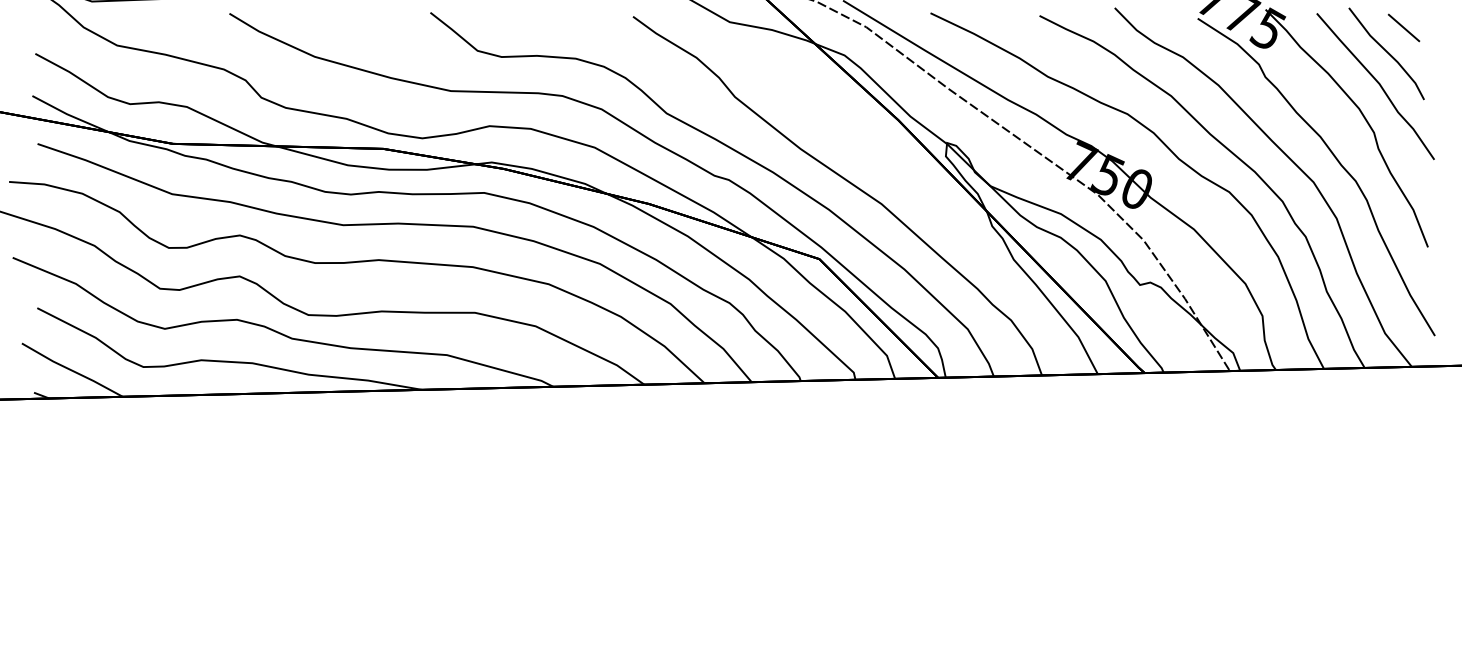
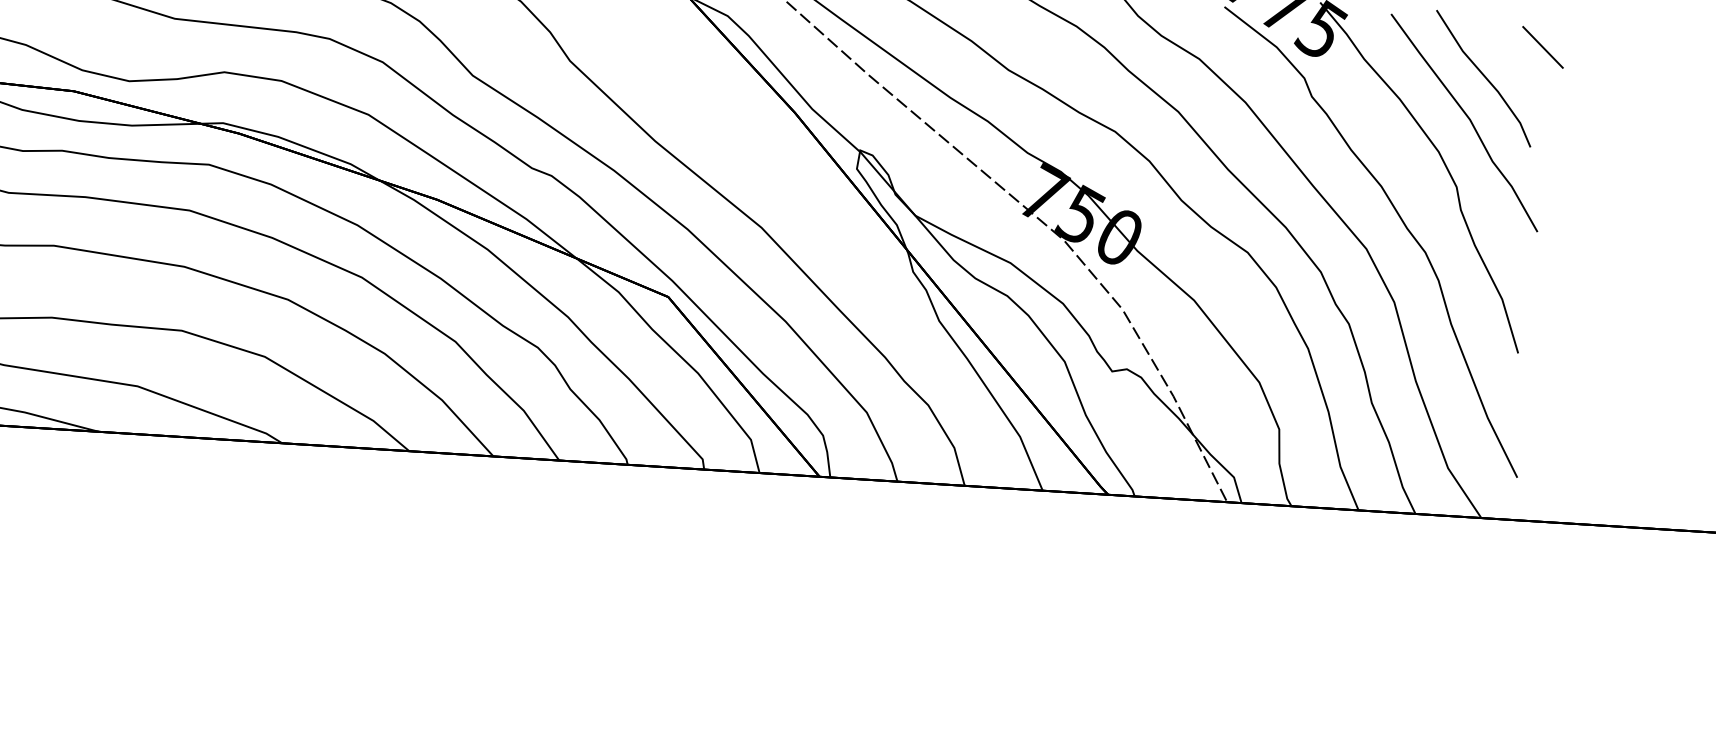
line: (1403, 27) -> (1542, 46), moved

